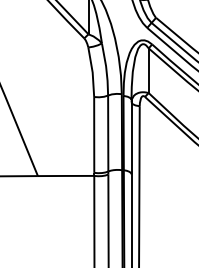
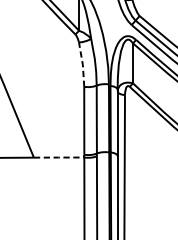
line: (92, 72) -> (82, 64), solid -> dashed
line: (65, 175) -> (58, 157), solid -> dashed

